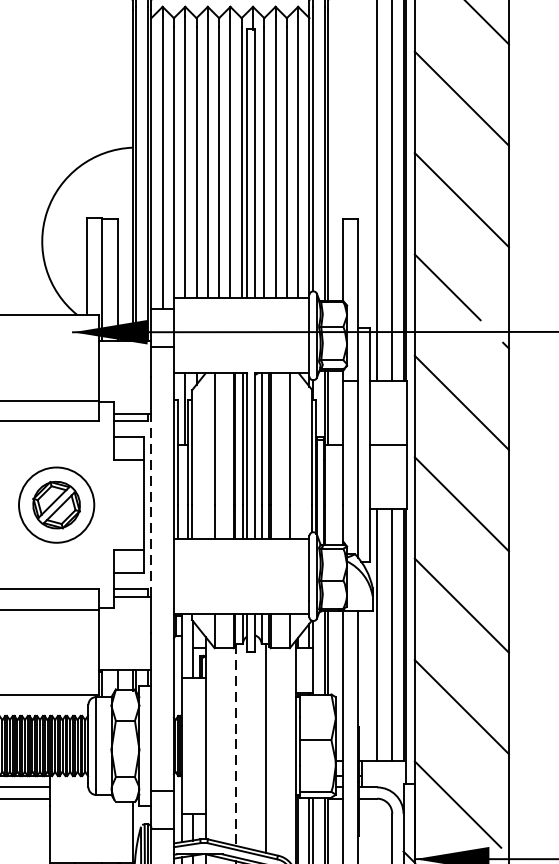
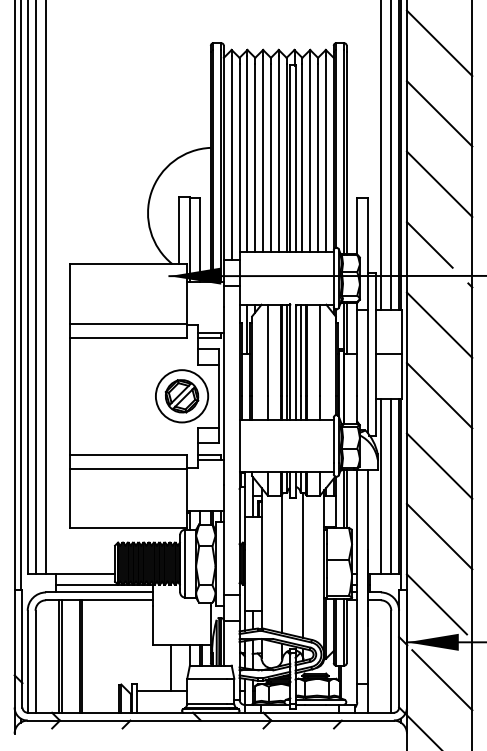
part: (57, 505) -> (182, 396), moved
line: (150, 505) -> (223, 396), dashed -> solid
line: (235, 745) -> (282, 563), dashed -> solid

